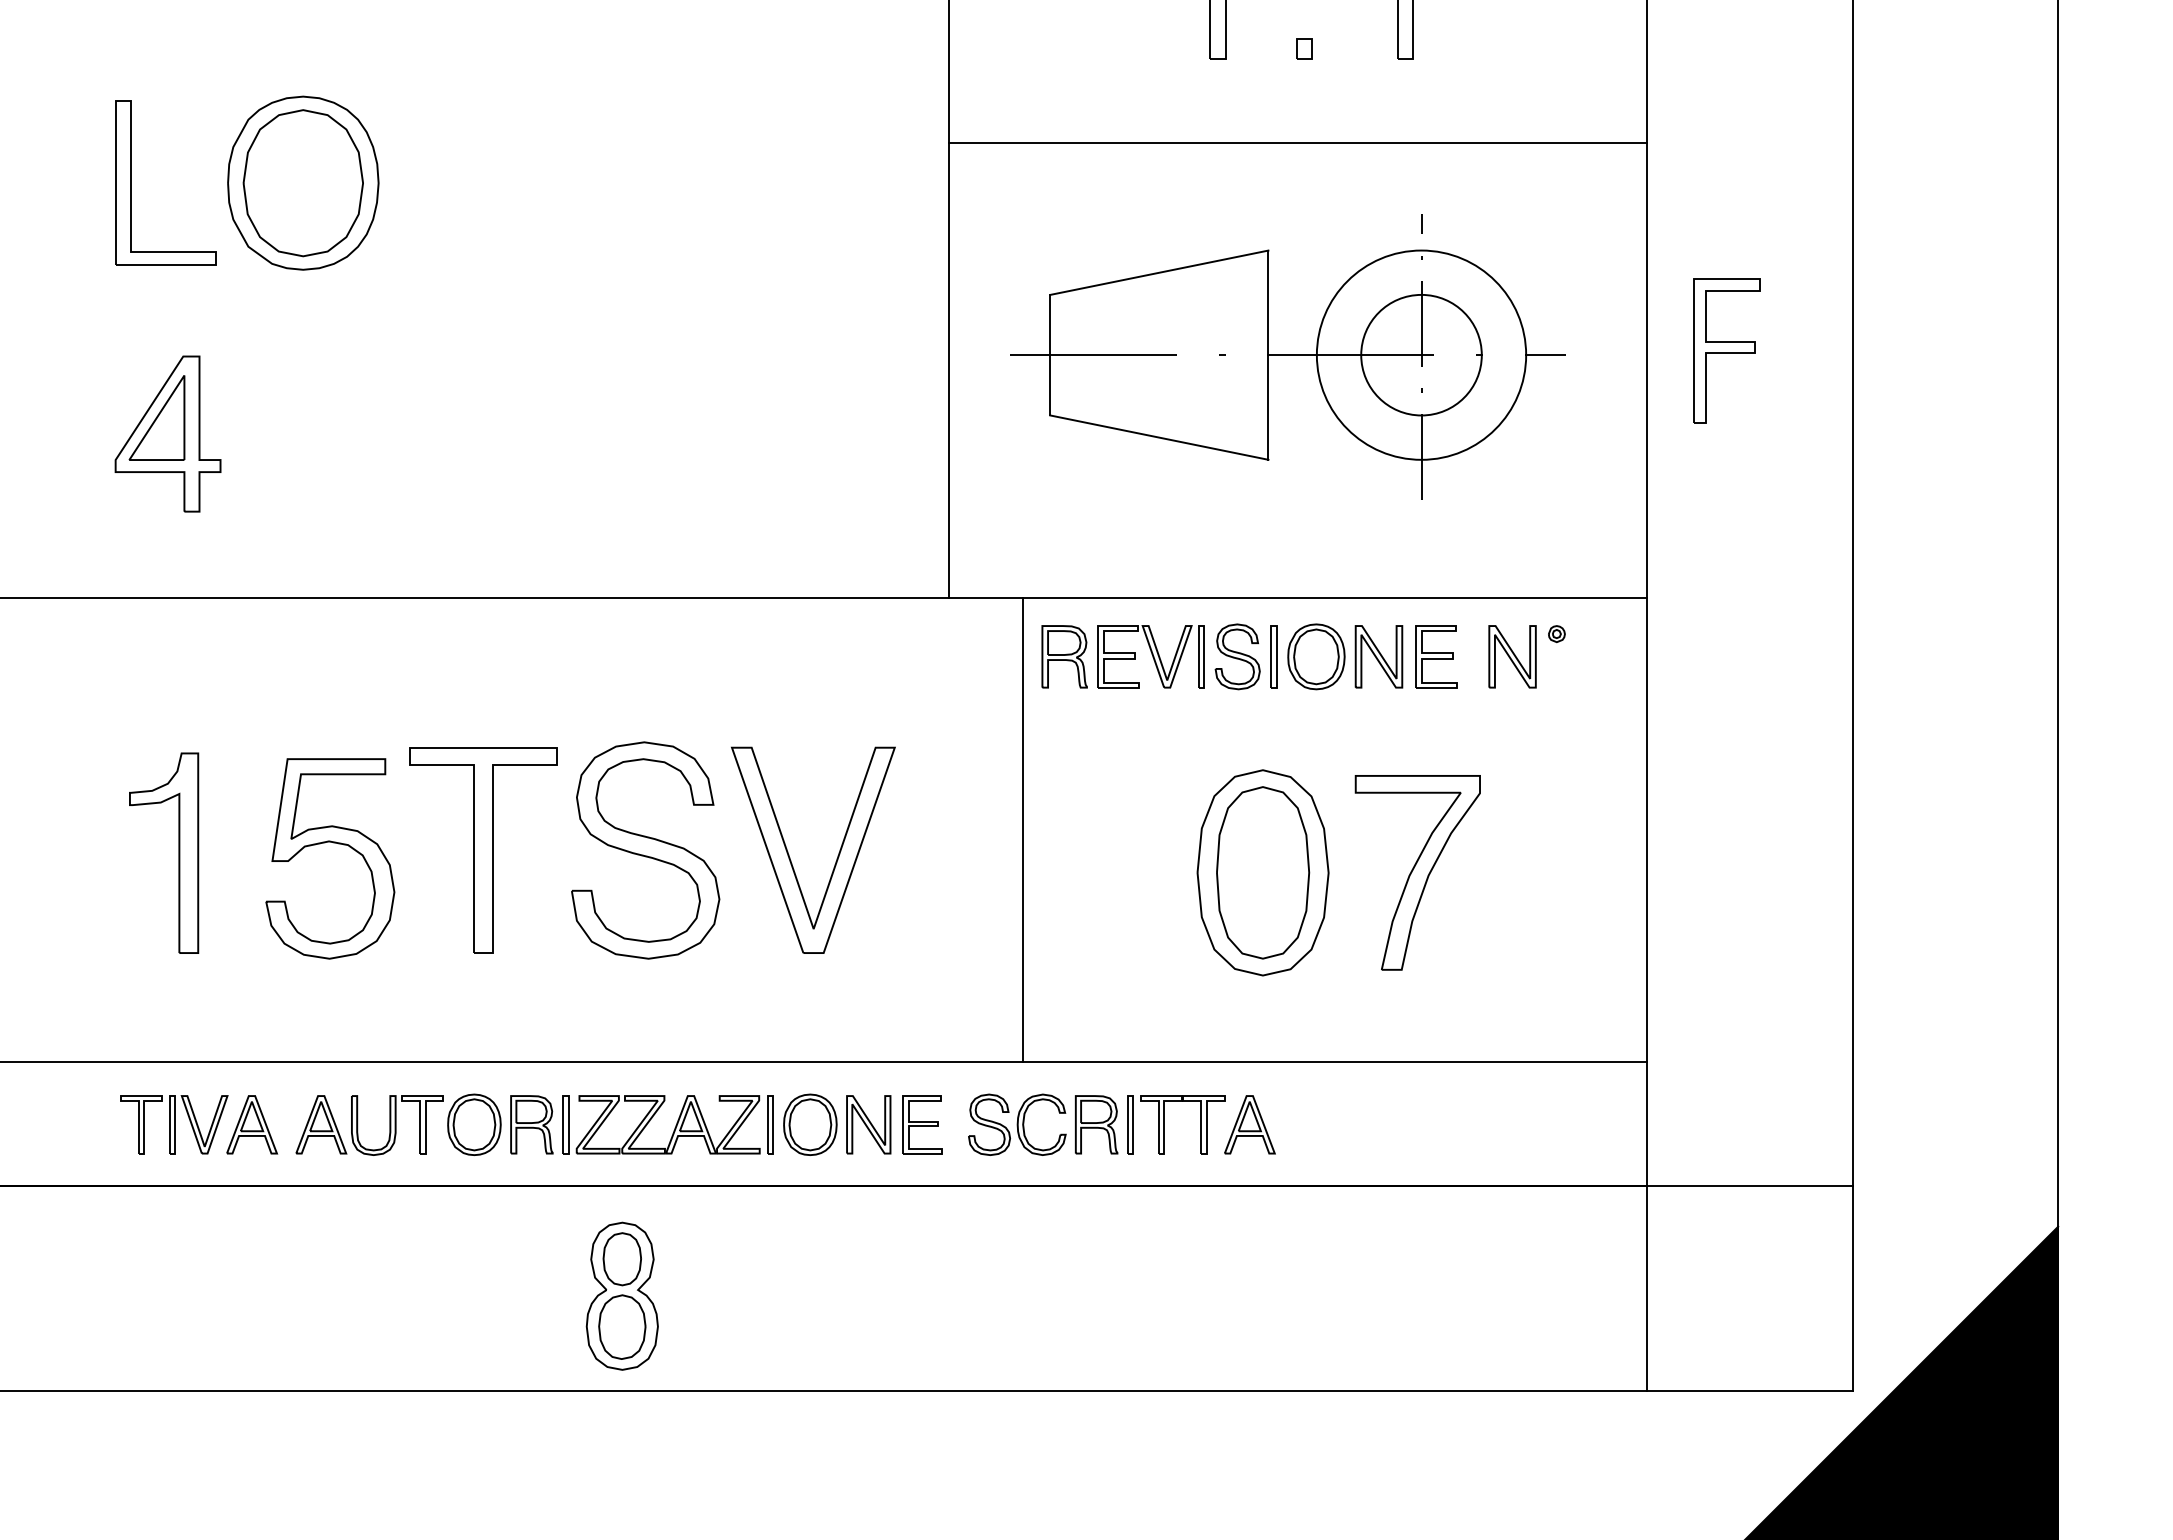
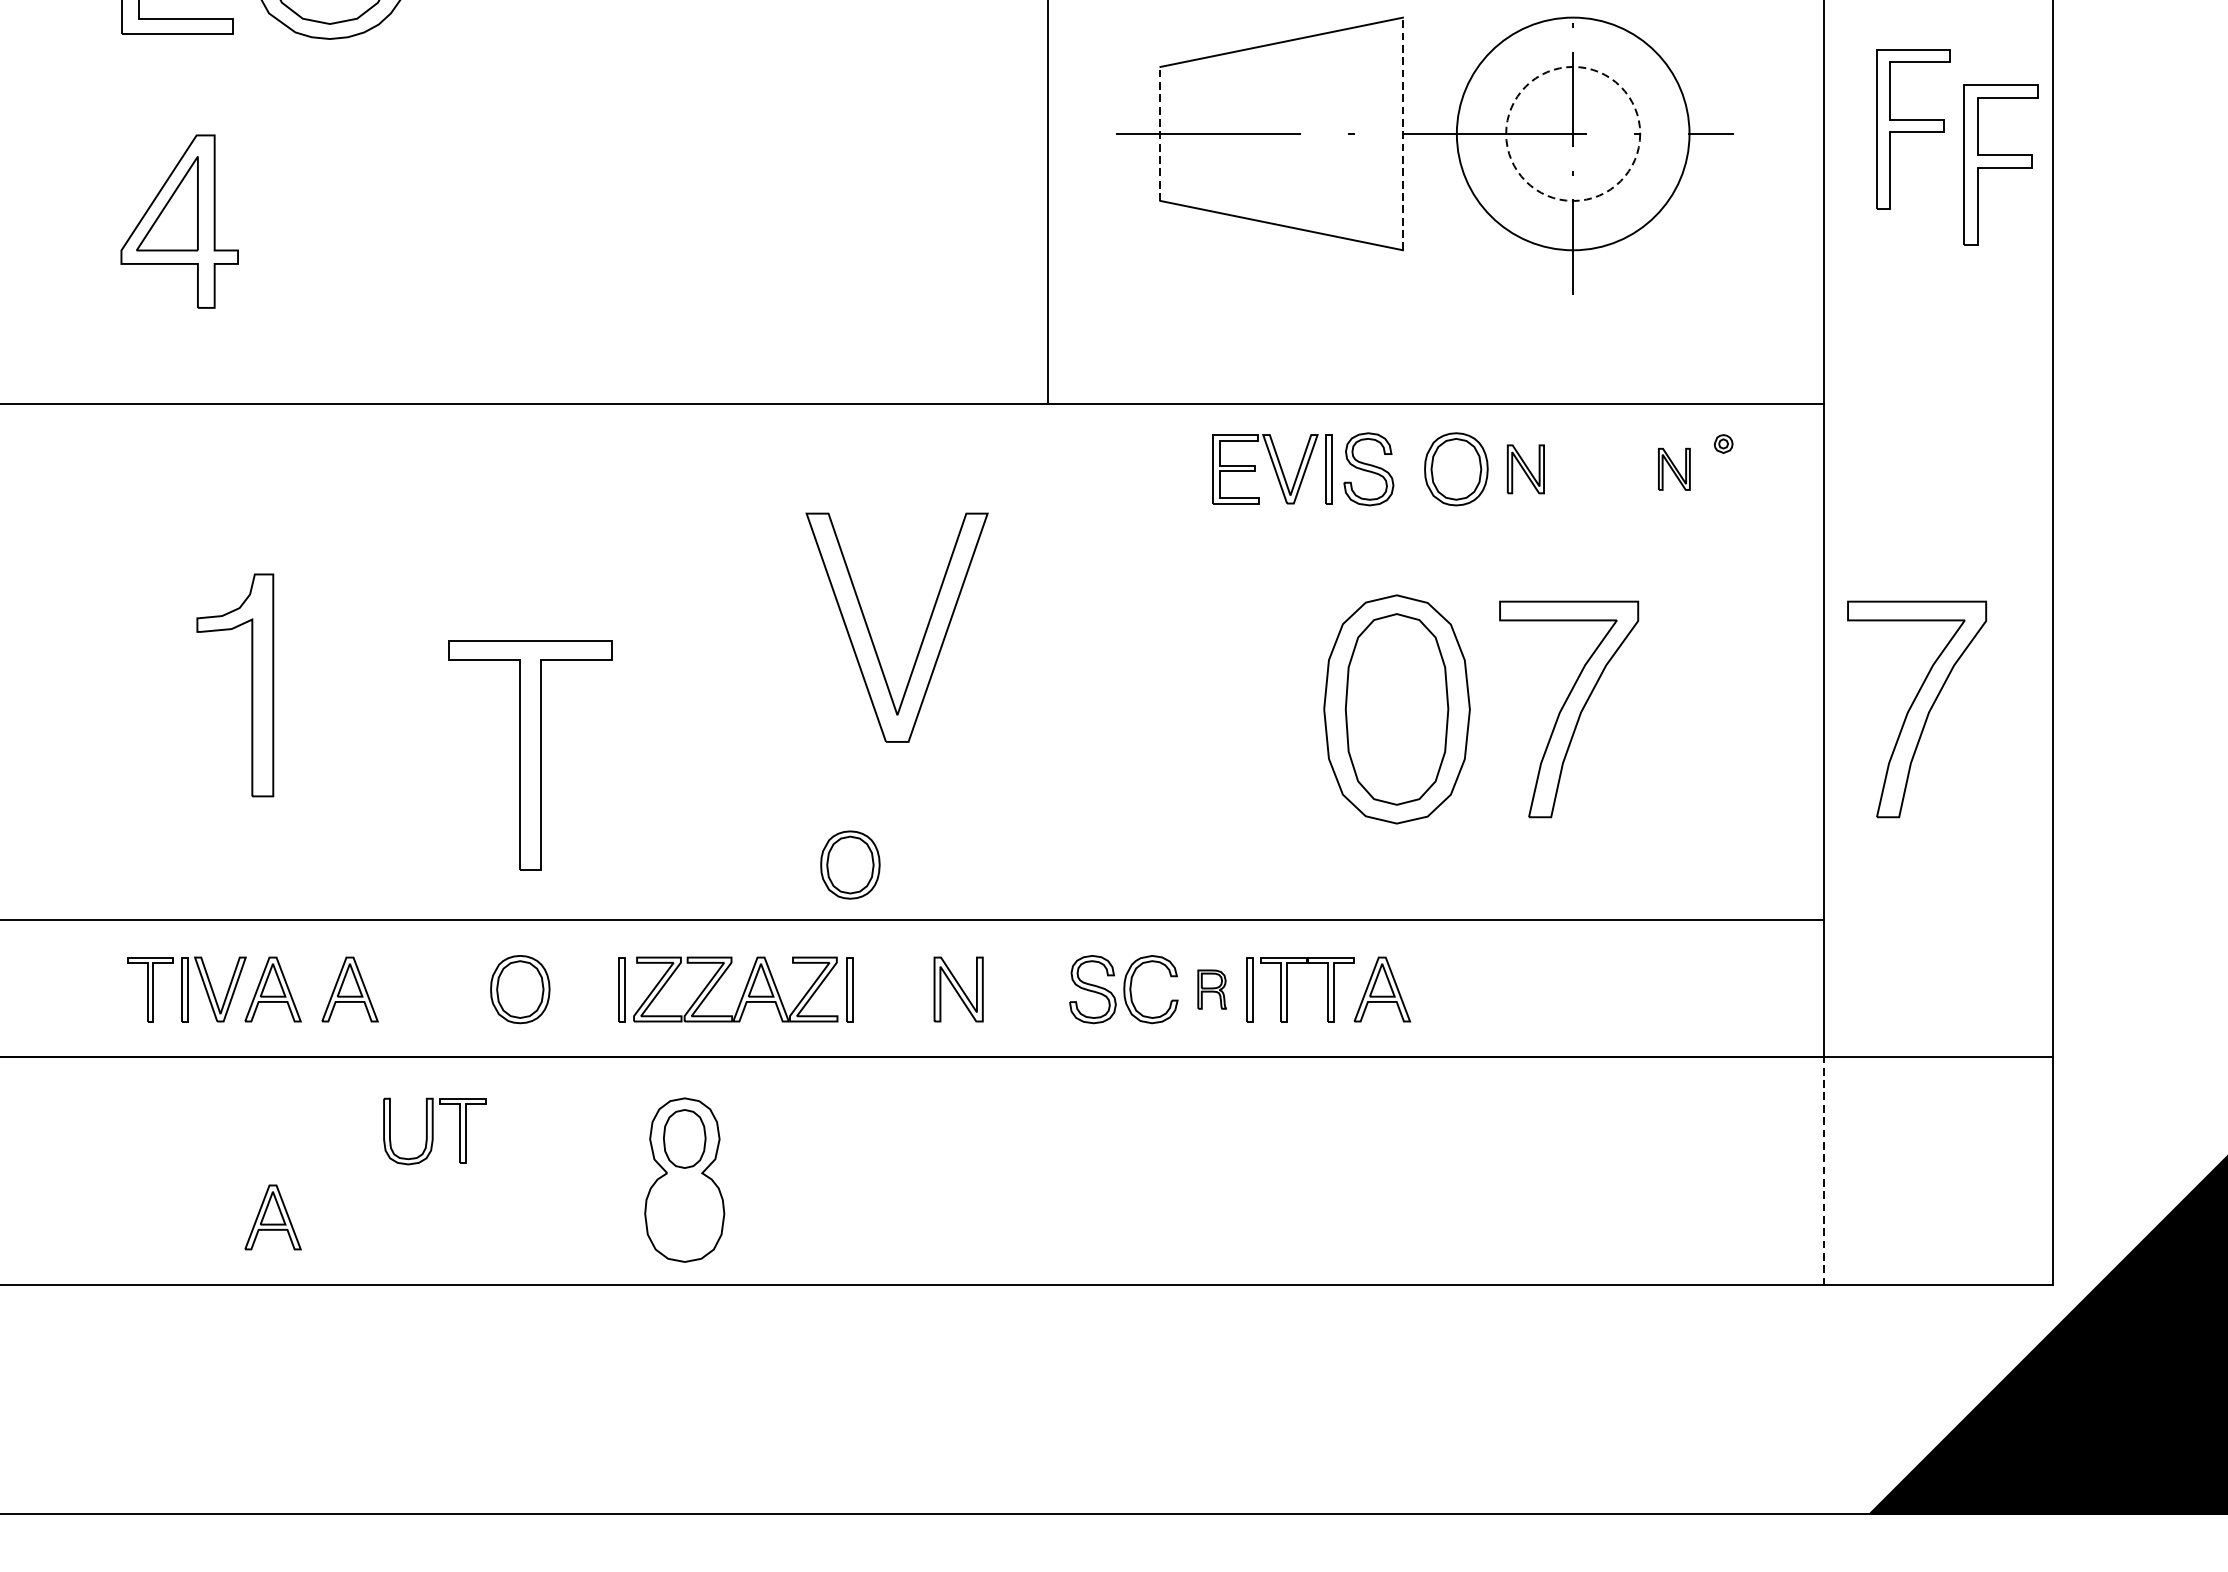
line: (1050, 354) -> (1160, 133), solid -> dashed
circle: (1421, 354) -> (1573, 133), solid -> dashed
line: (1268, 355) -> (1403, 134), solid -> dashed
part: (1805, 382) -> (2000, 164), added
part: (1064, 656) -> (1176, 468), removed
part: (1273, 656) -> (1408, 468), removed
part: (1378, 656) -> (1525, 468), size x0.7
part: (1436, 656) -> (1589, 468), removed
part: (1512, 656) -> (1674, 468), size x0.6
line: (1023, 830) -> (1130, 662), removed
part: (333, 843) -> (363, 676), removed
part: (483, 850) -> (530, 755), moved
part: (645, 850) -> (710, 684), removed
part: (178, 852) -> (251, 684), moved
part: (790, 857) -> (871, 635), moved
part: (1730, 872) -> (1916, 709), added
part: (531, 1124) -> (583, 989), removed
part: (810, 1124) -> (850, 864), moved
part: (922, 1124) -> (1018, 989), removed
part: (1096, 1124) -> (1211, 989), size x0.6
part: (397, 1125) -> (434, 1131), moved
line: (1647, 1288) -> (1824, 1171), solid -> dashed
part: (622, 1326) -> (684, 1213), removed
part: (252, 1329) -> (273, 1217), added

